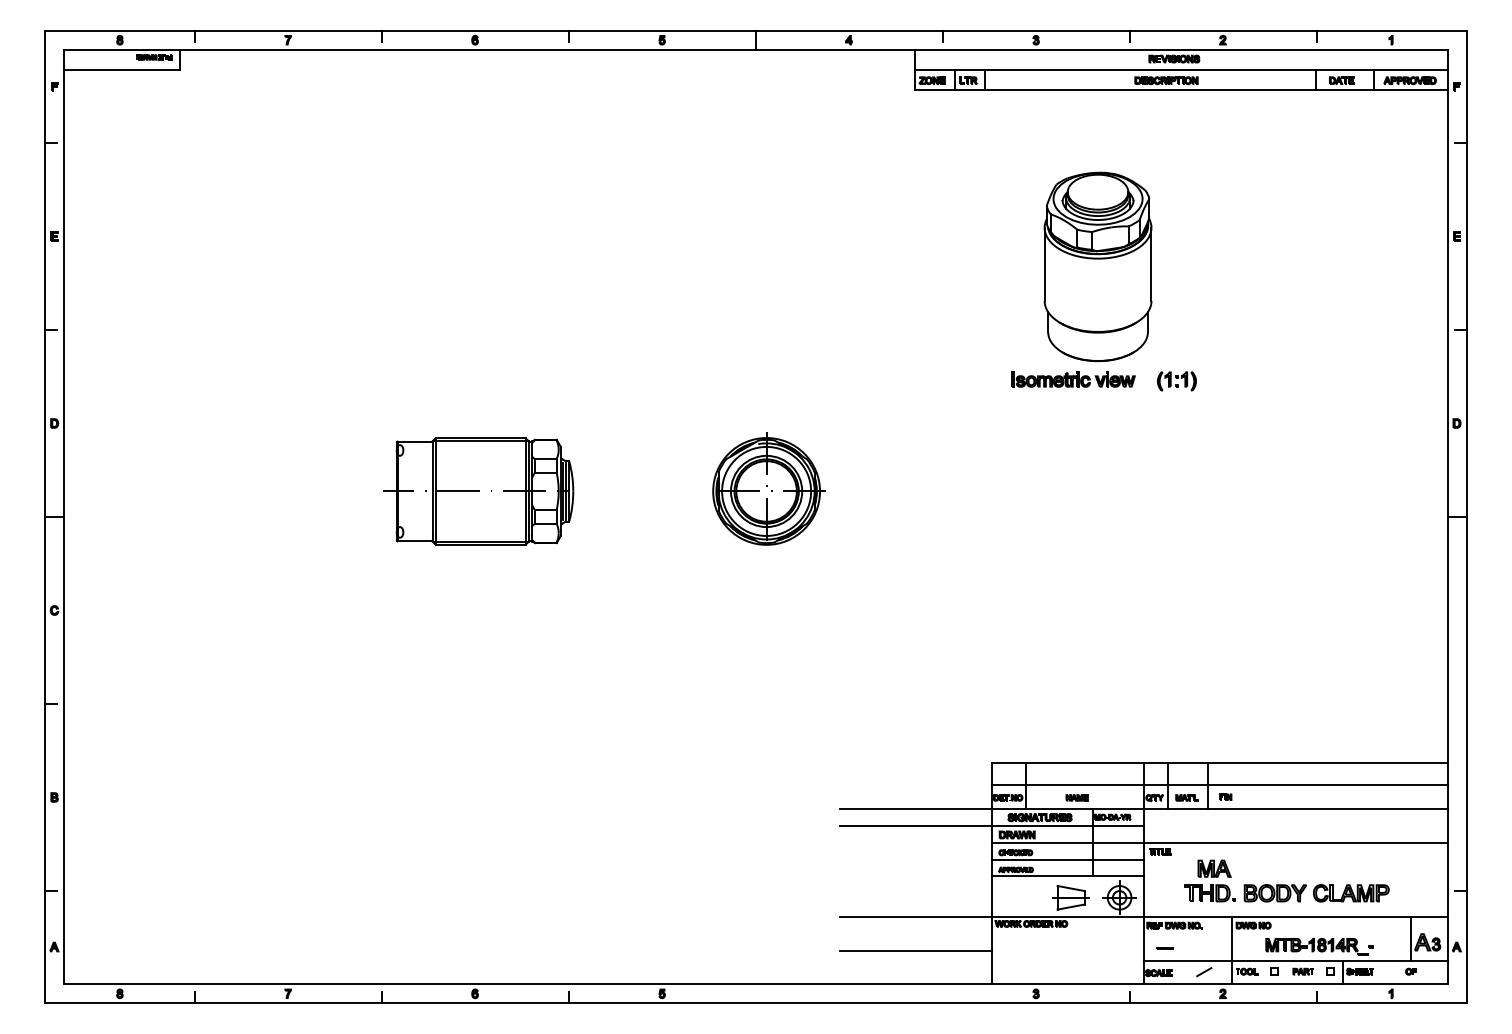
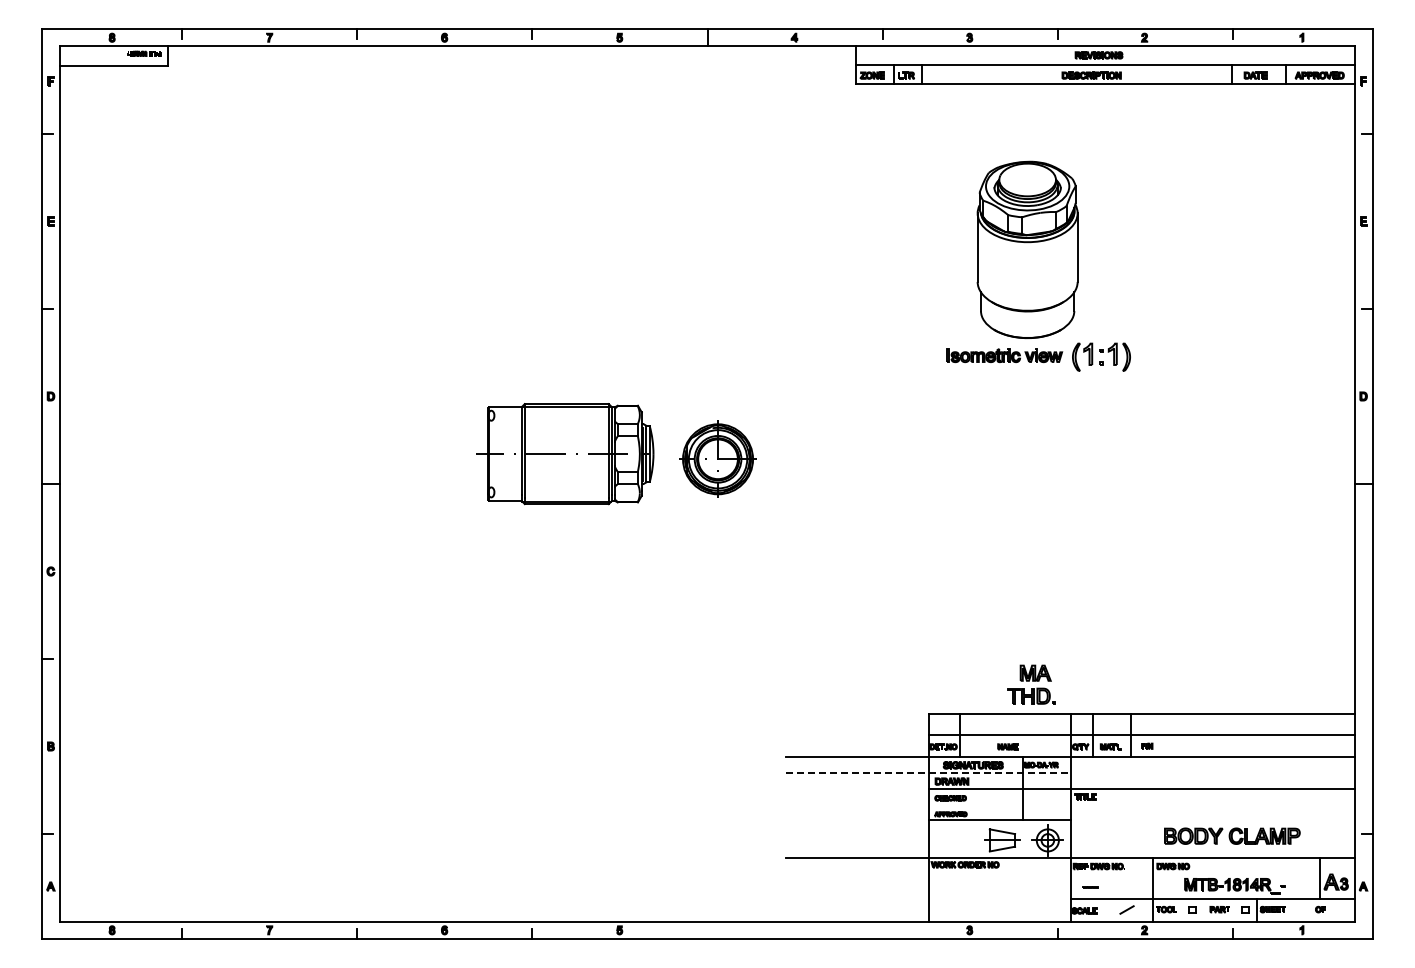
part: (1176, 380) -> (1101, 356), size x1.6
part: (768, 488) -> (719, 457), size x0.7
part: (479, 491) -> (565, 454), moved
line: (993, 826) -> (929, 773), solid -> dashed
line: (1067, 859) -> (999, 804), removed
part: (1210, 880) -> (1031, 684), moved
line: (916, 950) -> (857, 889), removed

